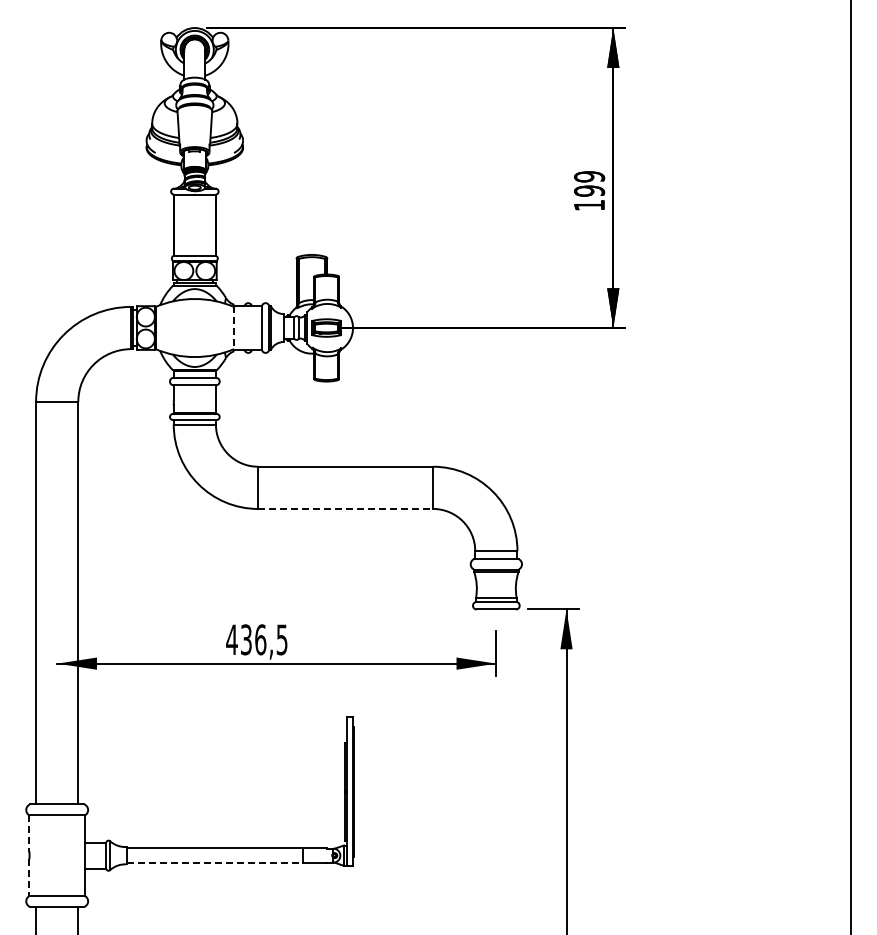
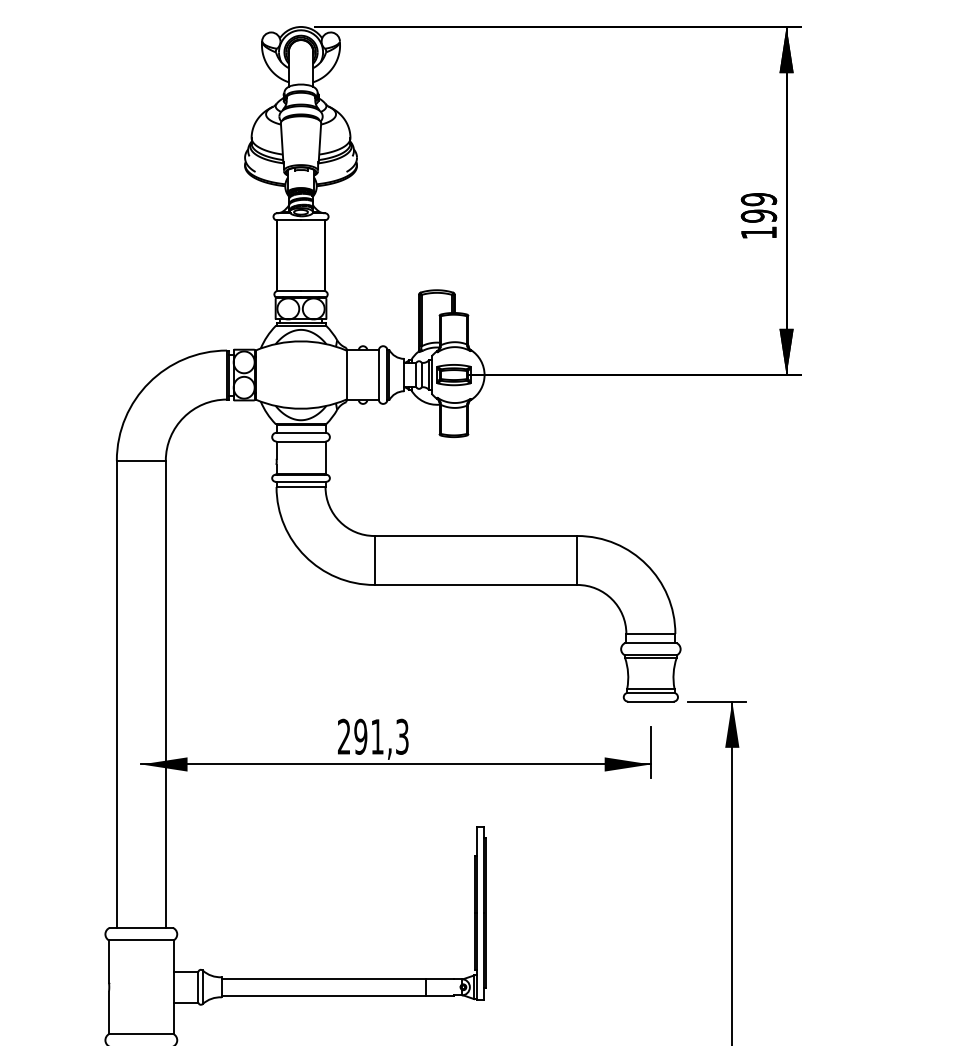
line: (234, 328) -> (347, 375), dashed -> solid
line: (346, 508) -> (477, 584), dashed -> solid
text: (256, 639) -> (372, 736), 436,5 -> 291,3
line: (29, 834) -> (109, 962), dashed -> solid
line: (215, 863) -> (325, 996), dashed -> solid
line: (29, 878) -> (109, 1013), dashed -> solid

